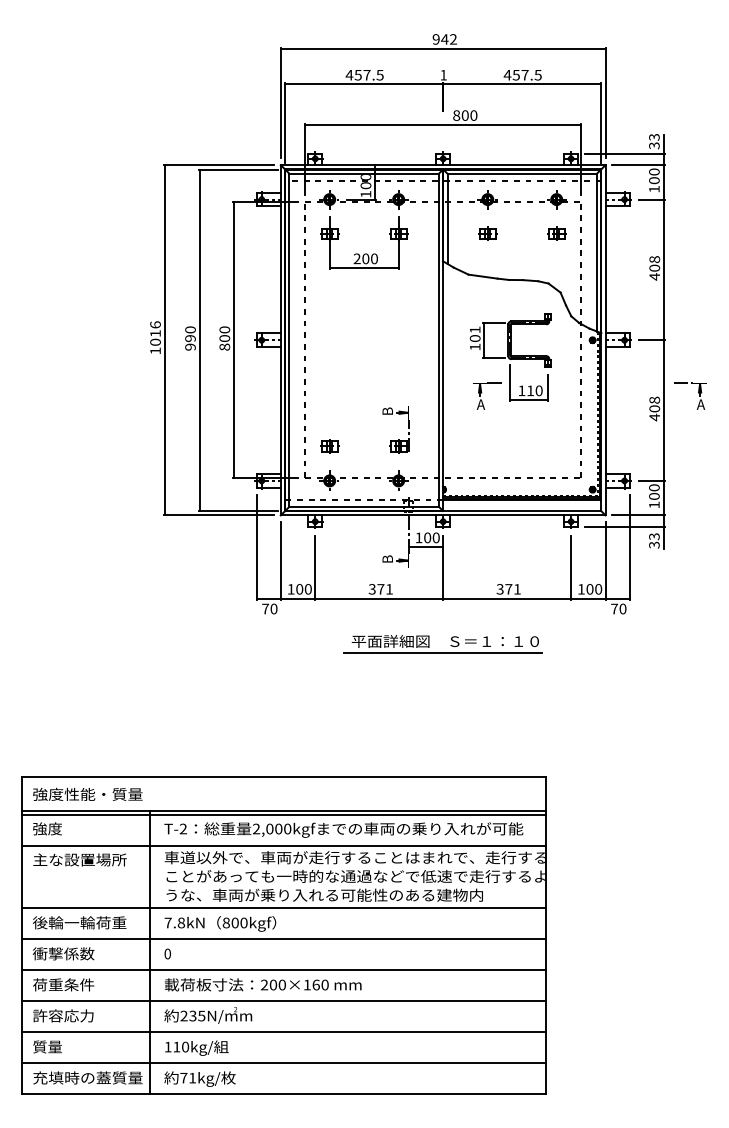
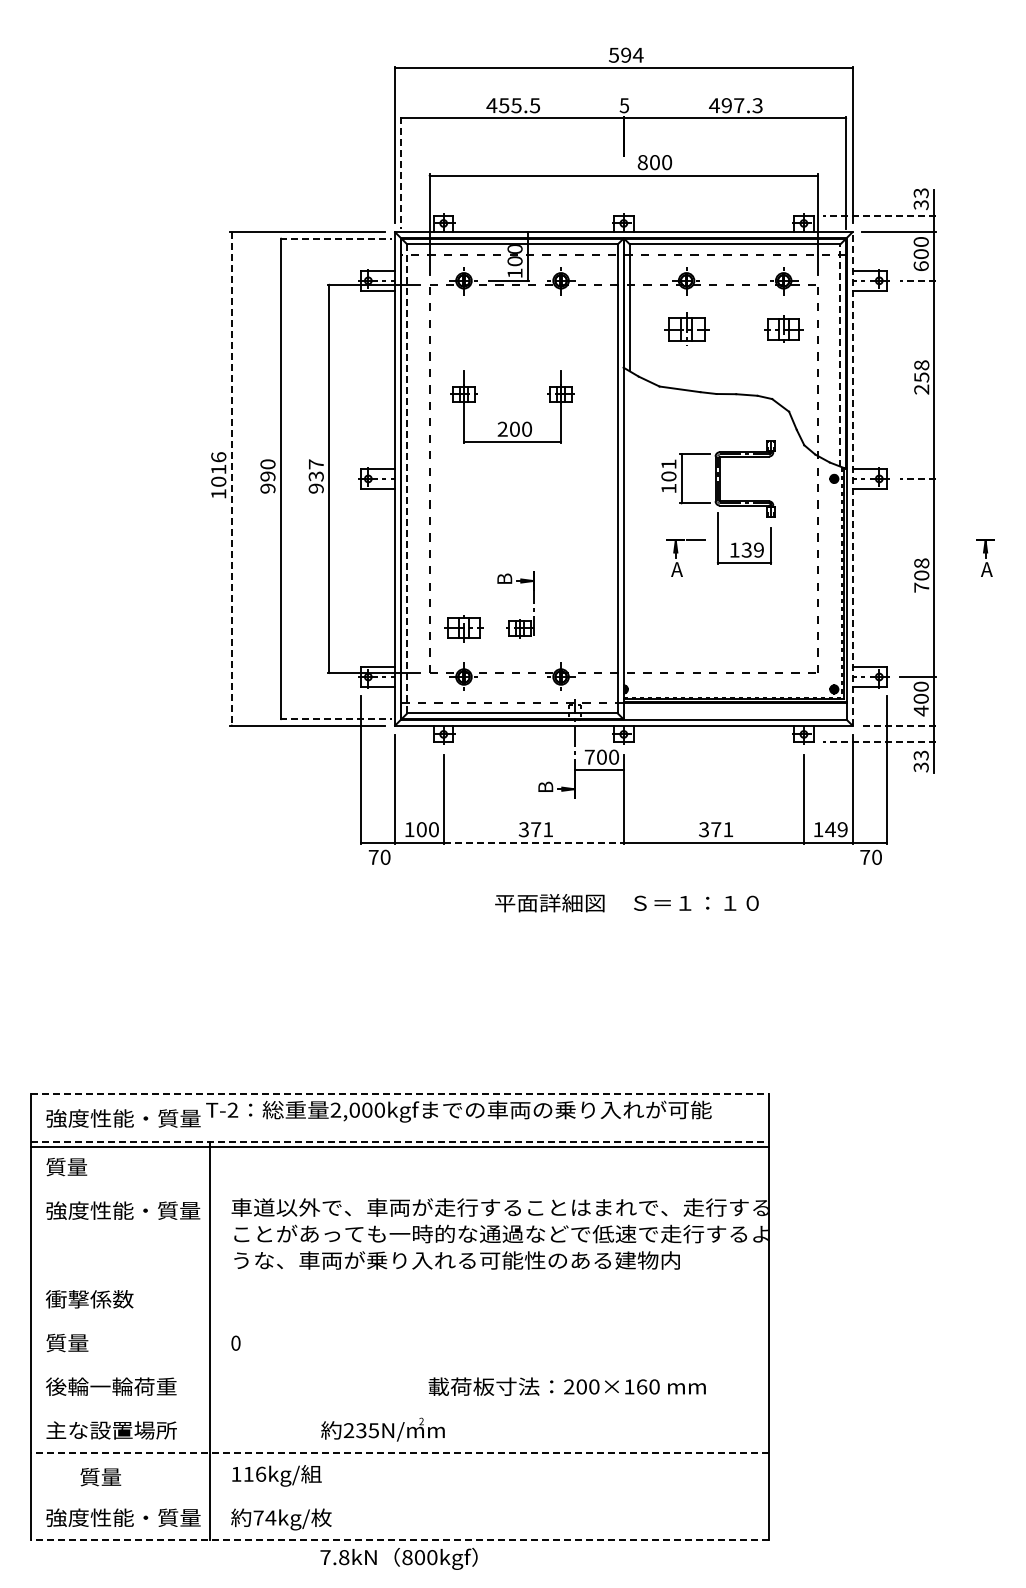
text: (445, 38) -> (626, 54), 942 -> 594
text: (366, 75) -> (516, 105), 457.5 -> 455.5
text: (442, 75) -> (623, 105), 1 -> 5
text: (526, 75) -> (741, 105), 457.5 -> 497.3
line: (285, 123) -> (401, 173), solid -> dashed
line: (624, 153) -> (879, 216), solid -> dashed
line: (239, 169) -> (336, 238), solid -> dashed
text: (653, 189) -> (920, 266), 100 -> 600
line: (651, 199) -> (917, 280), solid -> dashed
part: (487, 233) -> (686, 328), size x1.6
part: (556, 233) -> (783, 328), size x1.4
line: (597, 252) -> (840, 355), solid -> dashed
part: (365, 253) -> (514, 421), moved
text: (654, 272) -> (921, 383), 408 -> 258
text: (224, 338) -> (315, 476), 800 -> 937
line: (164, 339) -> (231, 478), solid -> dashed
line: (289, 339) -> (407, 478), solid -> dashed
line: (605, 339) -> (852, 478), solid -> dashed
line: (651, 339) -> (917, 478), solid -> dashed
line: (682, 383) -> (961, 539), removed
text: (534, 390) -> (752, 549), 110 -> 139
text: (654, 417) -> (921, 587), 408 -> 708
part: (398, 440) -> (519, 619), moved
part: (329, 446) -> (463, 628), size x1.4
text: (653, 504) -> (920, 710), 100 -> 400
line: (239, 511) -> (336, 719), solid -> dashed
line: (638, 515) -> (899, 725), solid -> dashed
line: (624, 526) -> (879, 741), solid -> dashed
text: (418, 537) -> (589, 756), 100 -> 700
text: (594, 589) -> (836, 829), 100 -> 149
line: (379, 598) -> (534, 842), solid -> dashed
line: (442, 653) -> (623, 919), removed
line: (283, 776) -> (399, 1093), solid -> dashed
line: (283, 811) -> (399, 1142), solid -> dashed
text: (47, 828) -> (66, 1166), 強度 -> 質量
text: (343, 829) -> (458, 1111), moved
line: (283, 845) -> (399, 1190), removed
text: (87, 859) -> (123, 1210), 主な設置場所 -> 強度性能・質量
line: (283, 908) -> (399, 1278), removed
text: (79, 922) -> (111, 1299), 後輪一輪荷重 -> 衝撃係数
text: (219, 923) -> (398, 1558), moved
line: (283, 938) -> (399, 1321), removed
text: (63, 953) -> (88, 1342), 衝撃係数 -> 質量
line: (283, 969) -> (399, 1365), removed
text: (79, 984) -> (111, 1386), 荷重条件 -> 後輪一輪荷重
text: (262, 984) -> (566, 1386), moved
line: (283, 1001) -> (399, 1409), removed
text: (79, 1015) -> (111, 1430), 許容応力 -> 主な設置場所
text: (207, 1015) -> (382, 1429), moved
line: (283, 1031) -> (399, 1452), solid -> dashed
text: (185, 1046) -> (261, 1473), 110kg/ -> 116kg/
text: (47, 1047) -> (100, 1477), moved
line: (283, 1062) -> (399, 1496), removed
text: (71, 1077) -> (100, 1517), 充填時の蓋質量 -> 強度性能・質量
text: (192, 1077) -> (270, 1517), 71kg/ -> 74kg/
line: (283, 1094) -> (399, 1540), solid -> dashed

